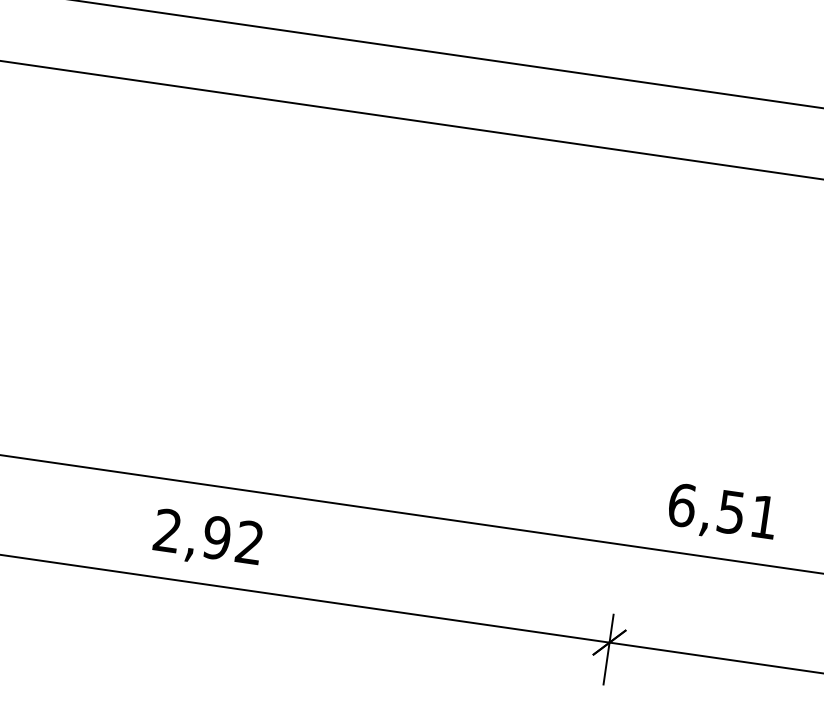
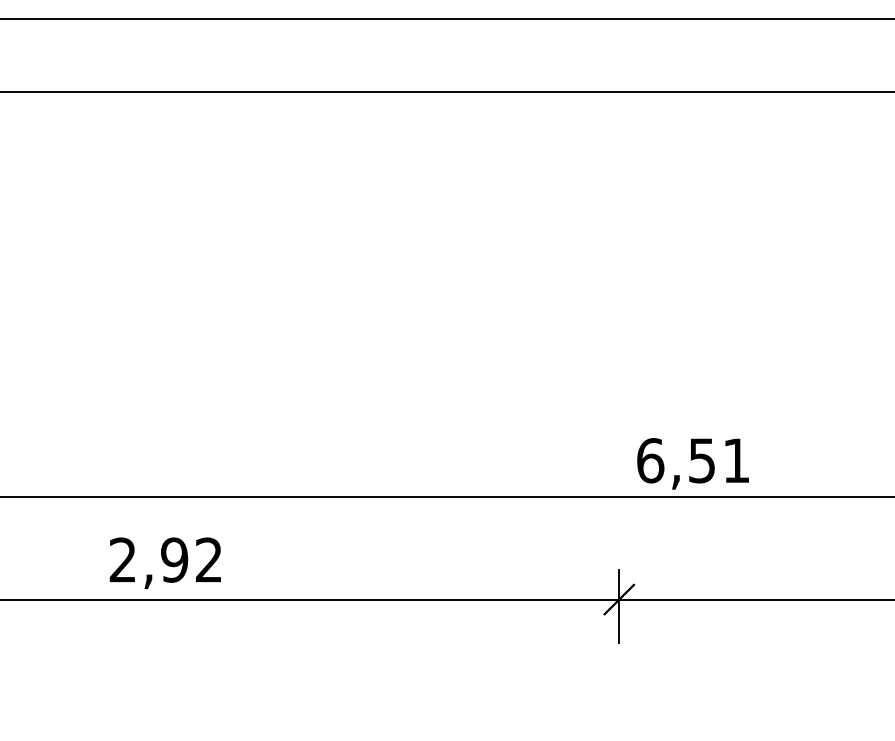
text: (721, 513) -> (692, 463), moved
text: (207, 538) -> (164, 562), moved

